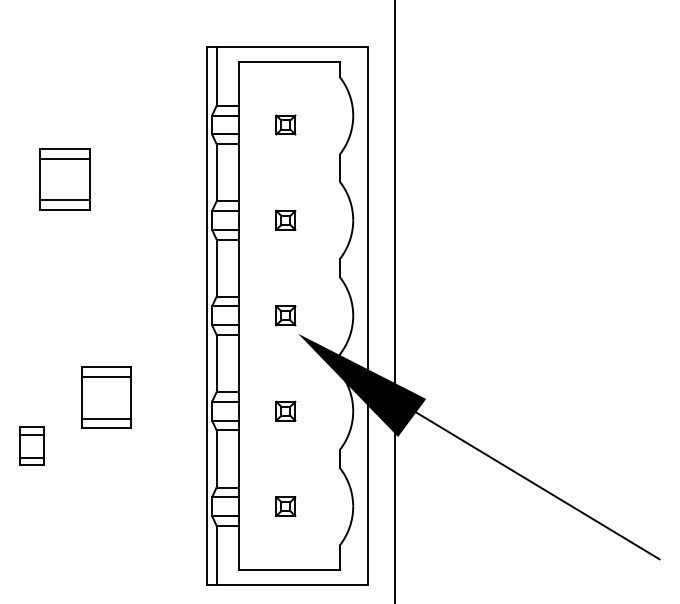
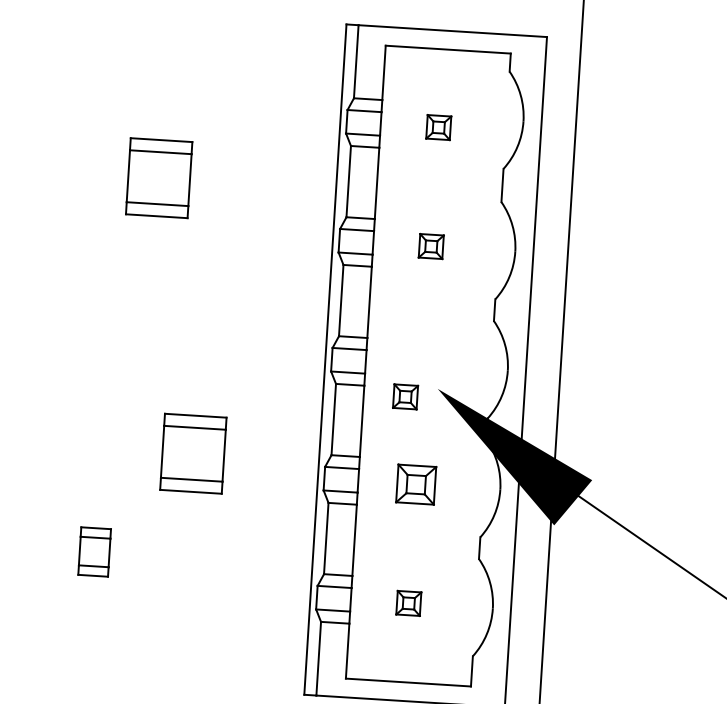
part: (285, 315) -> (405, 396), moved
part: (285, 410) -> (415, 483), size x1.6
part: (31, 445) -> (93, 550), moved

